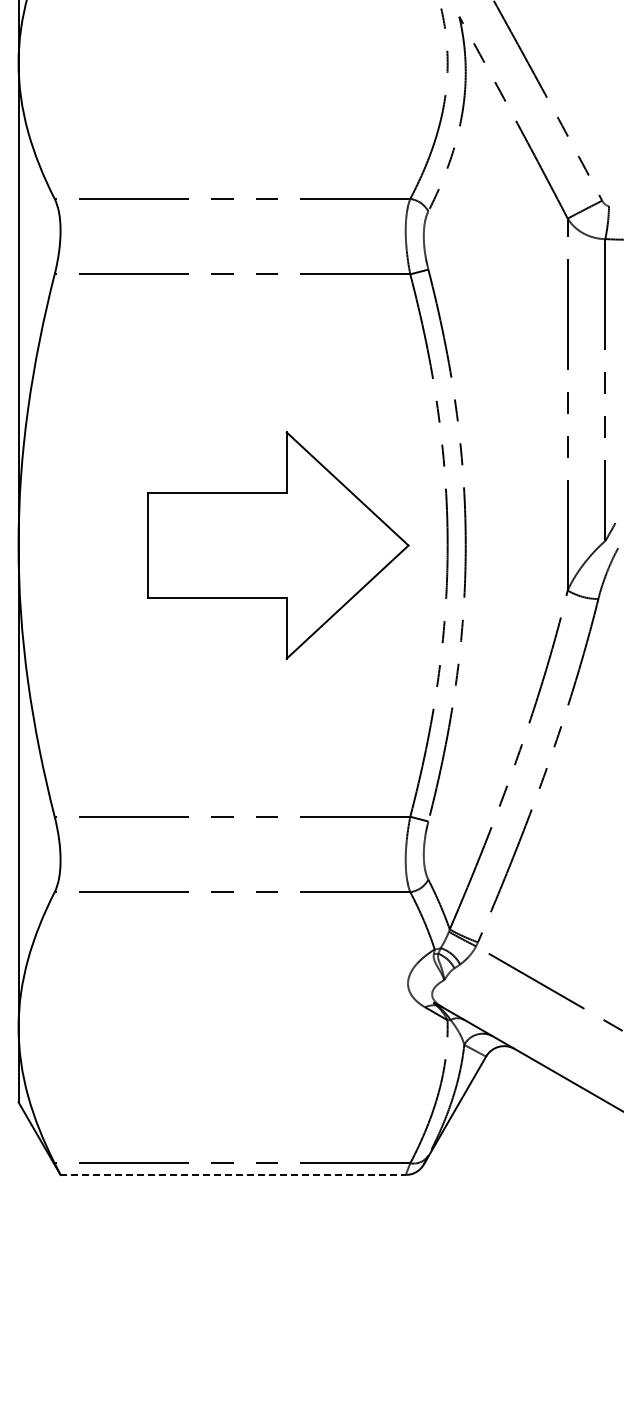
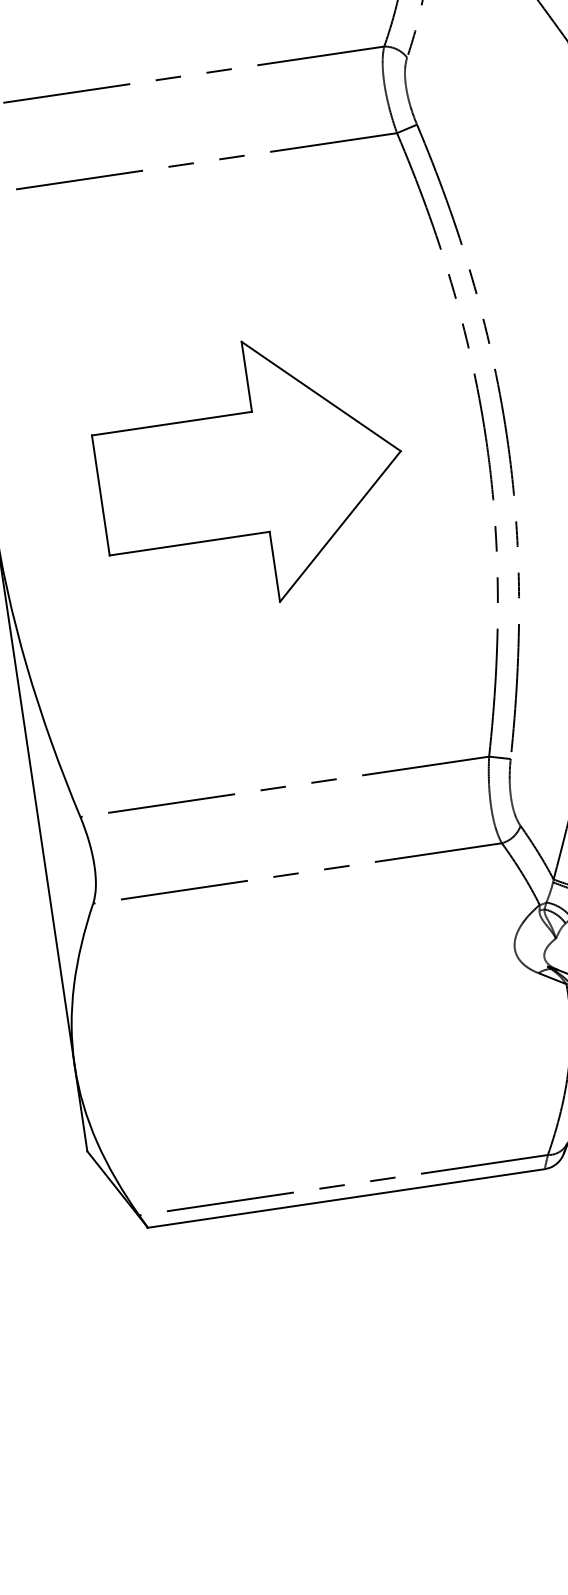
part: (278, 545) -> (251, 473), moved
line: (233, 1175) -> (346, 1199), dashed -> solid

